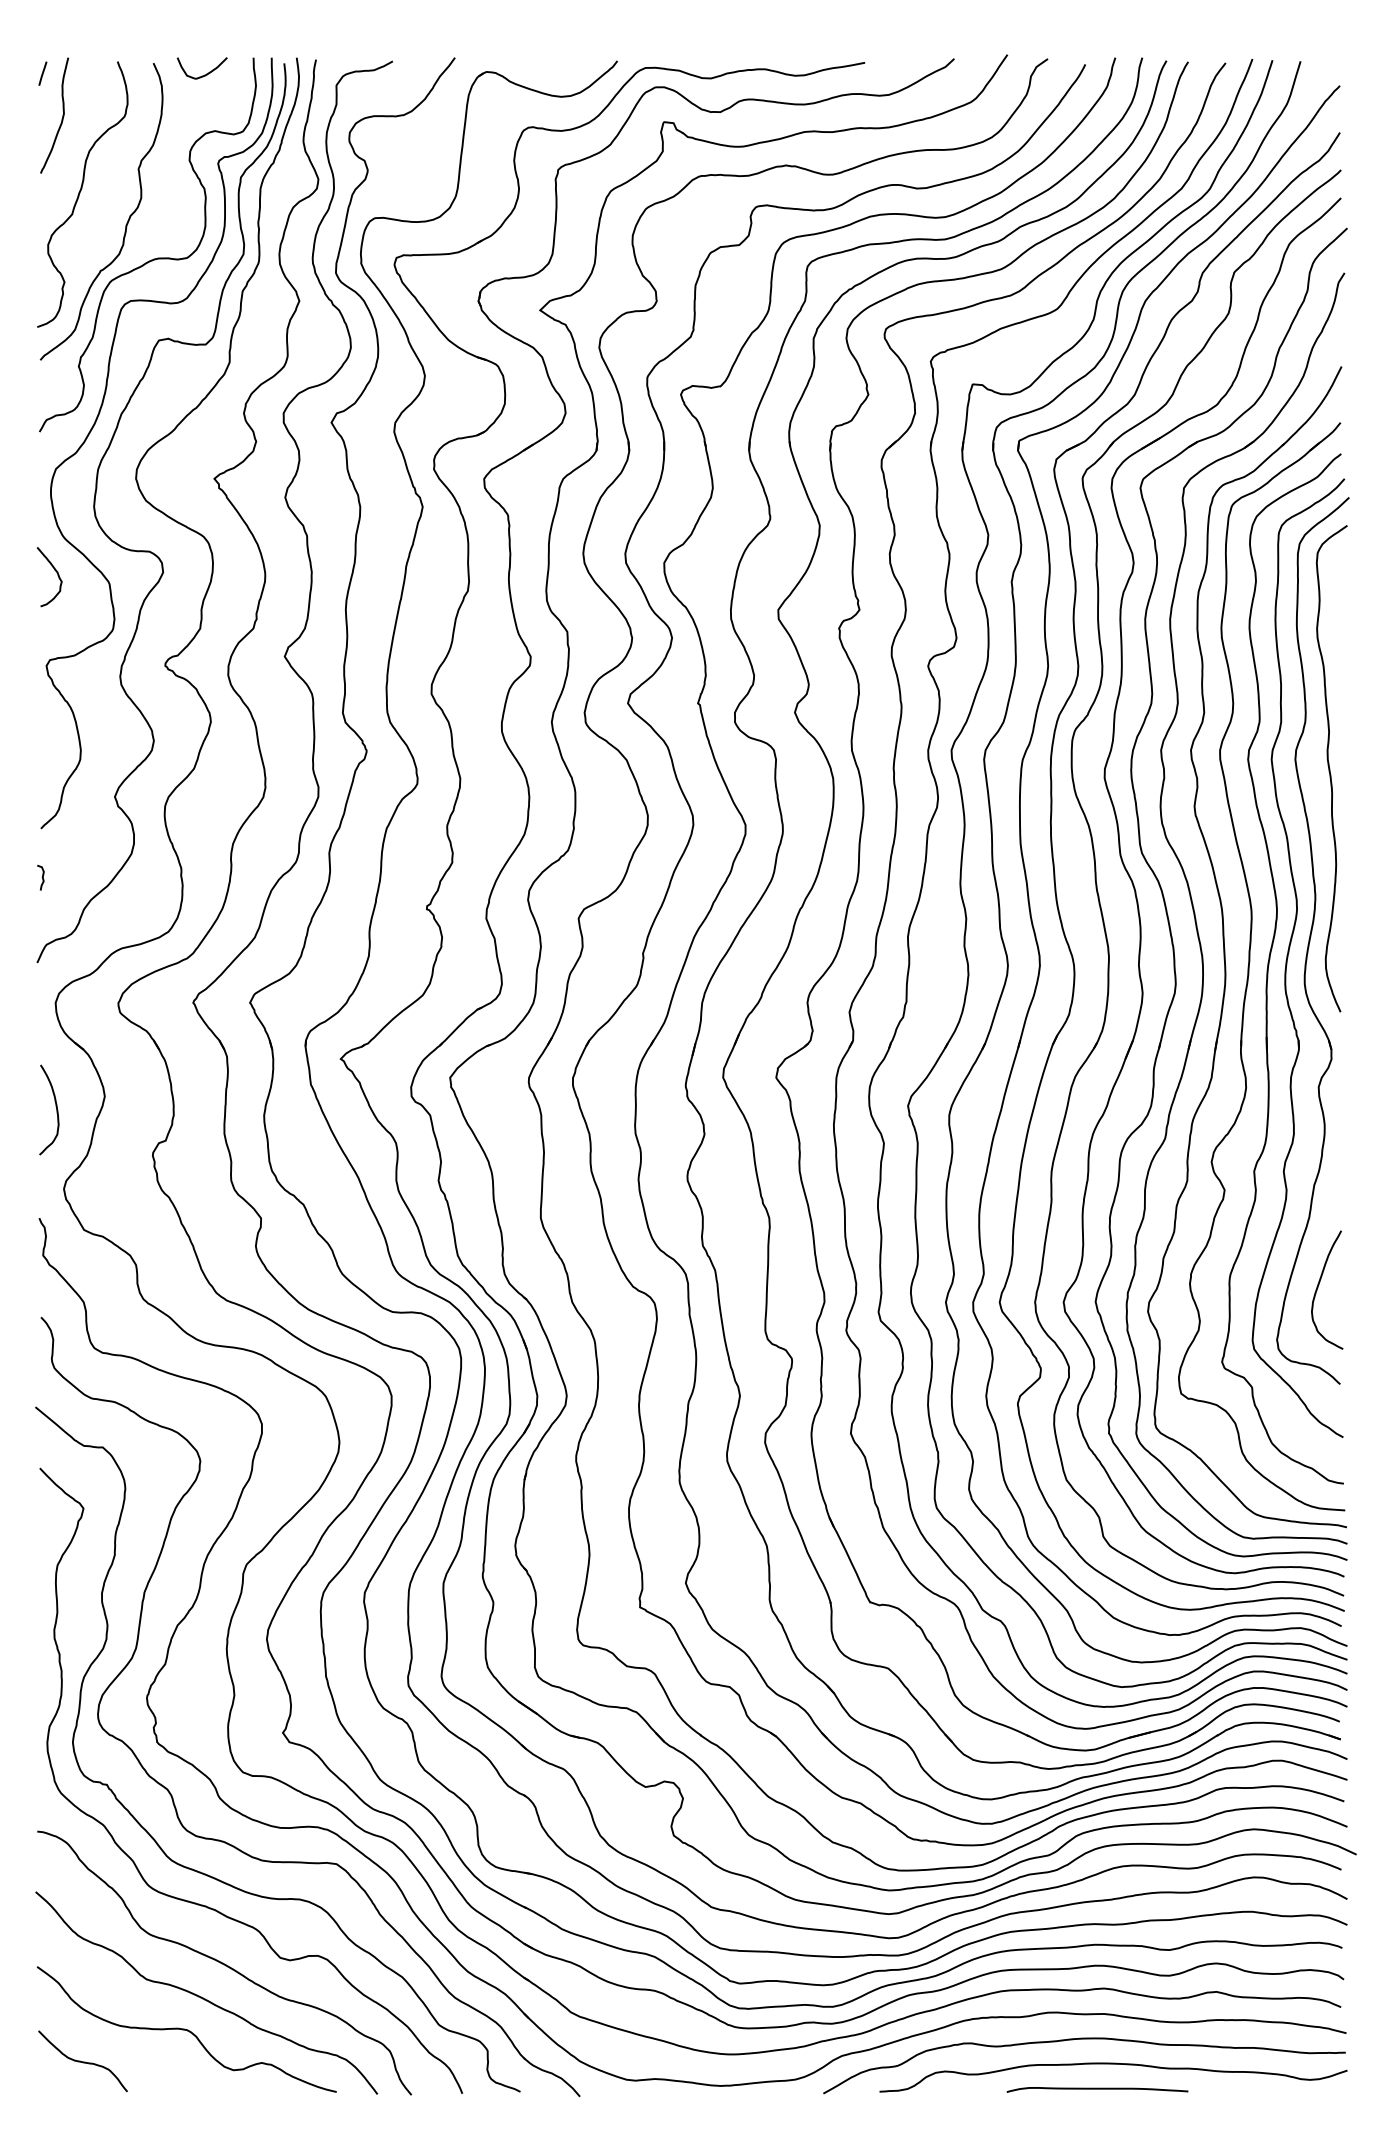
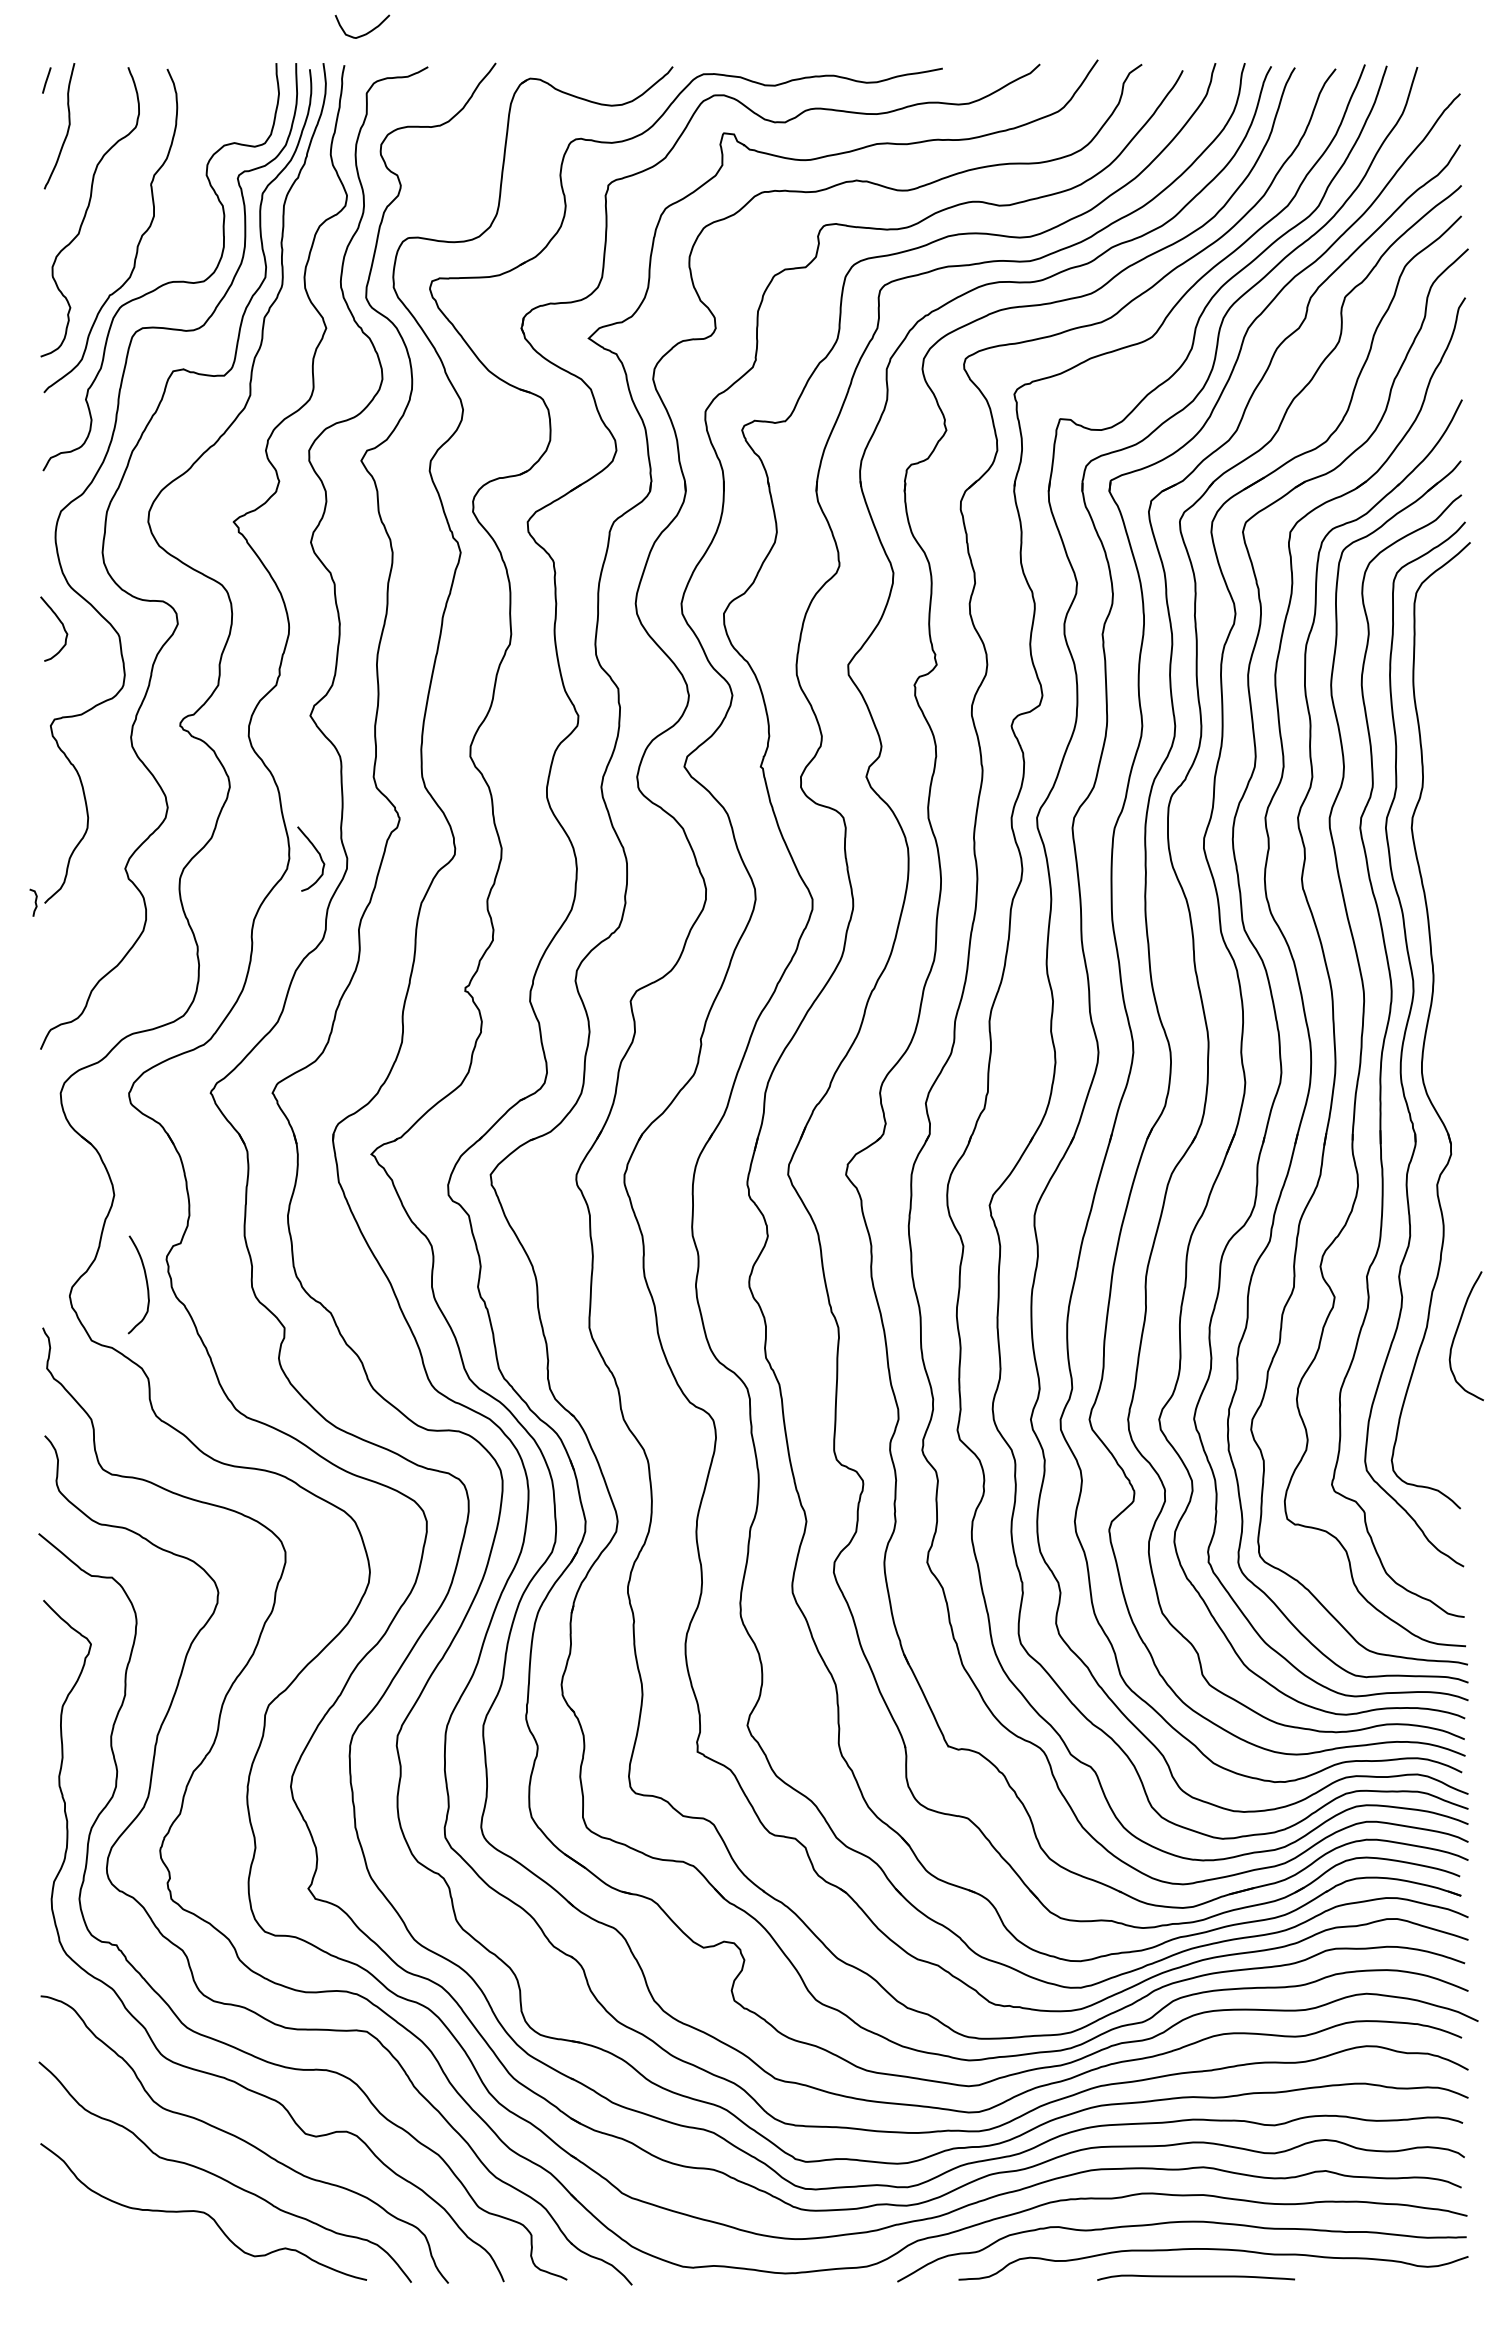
curve: (205, 74) -> (365, 33), moved
curve: (1330, 768) -> (1449, 837), removed
curve: (292, 783) -> (318, 854), added
curve: (41, 877) -> (34, 902), moved
curve: (56, 1109) -> (146, 1284), moved
curve: (1318, 1288) -> (1456, 1334), moved
curve: (83, 2061) -> (90, 2246), removed

